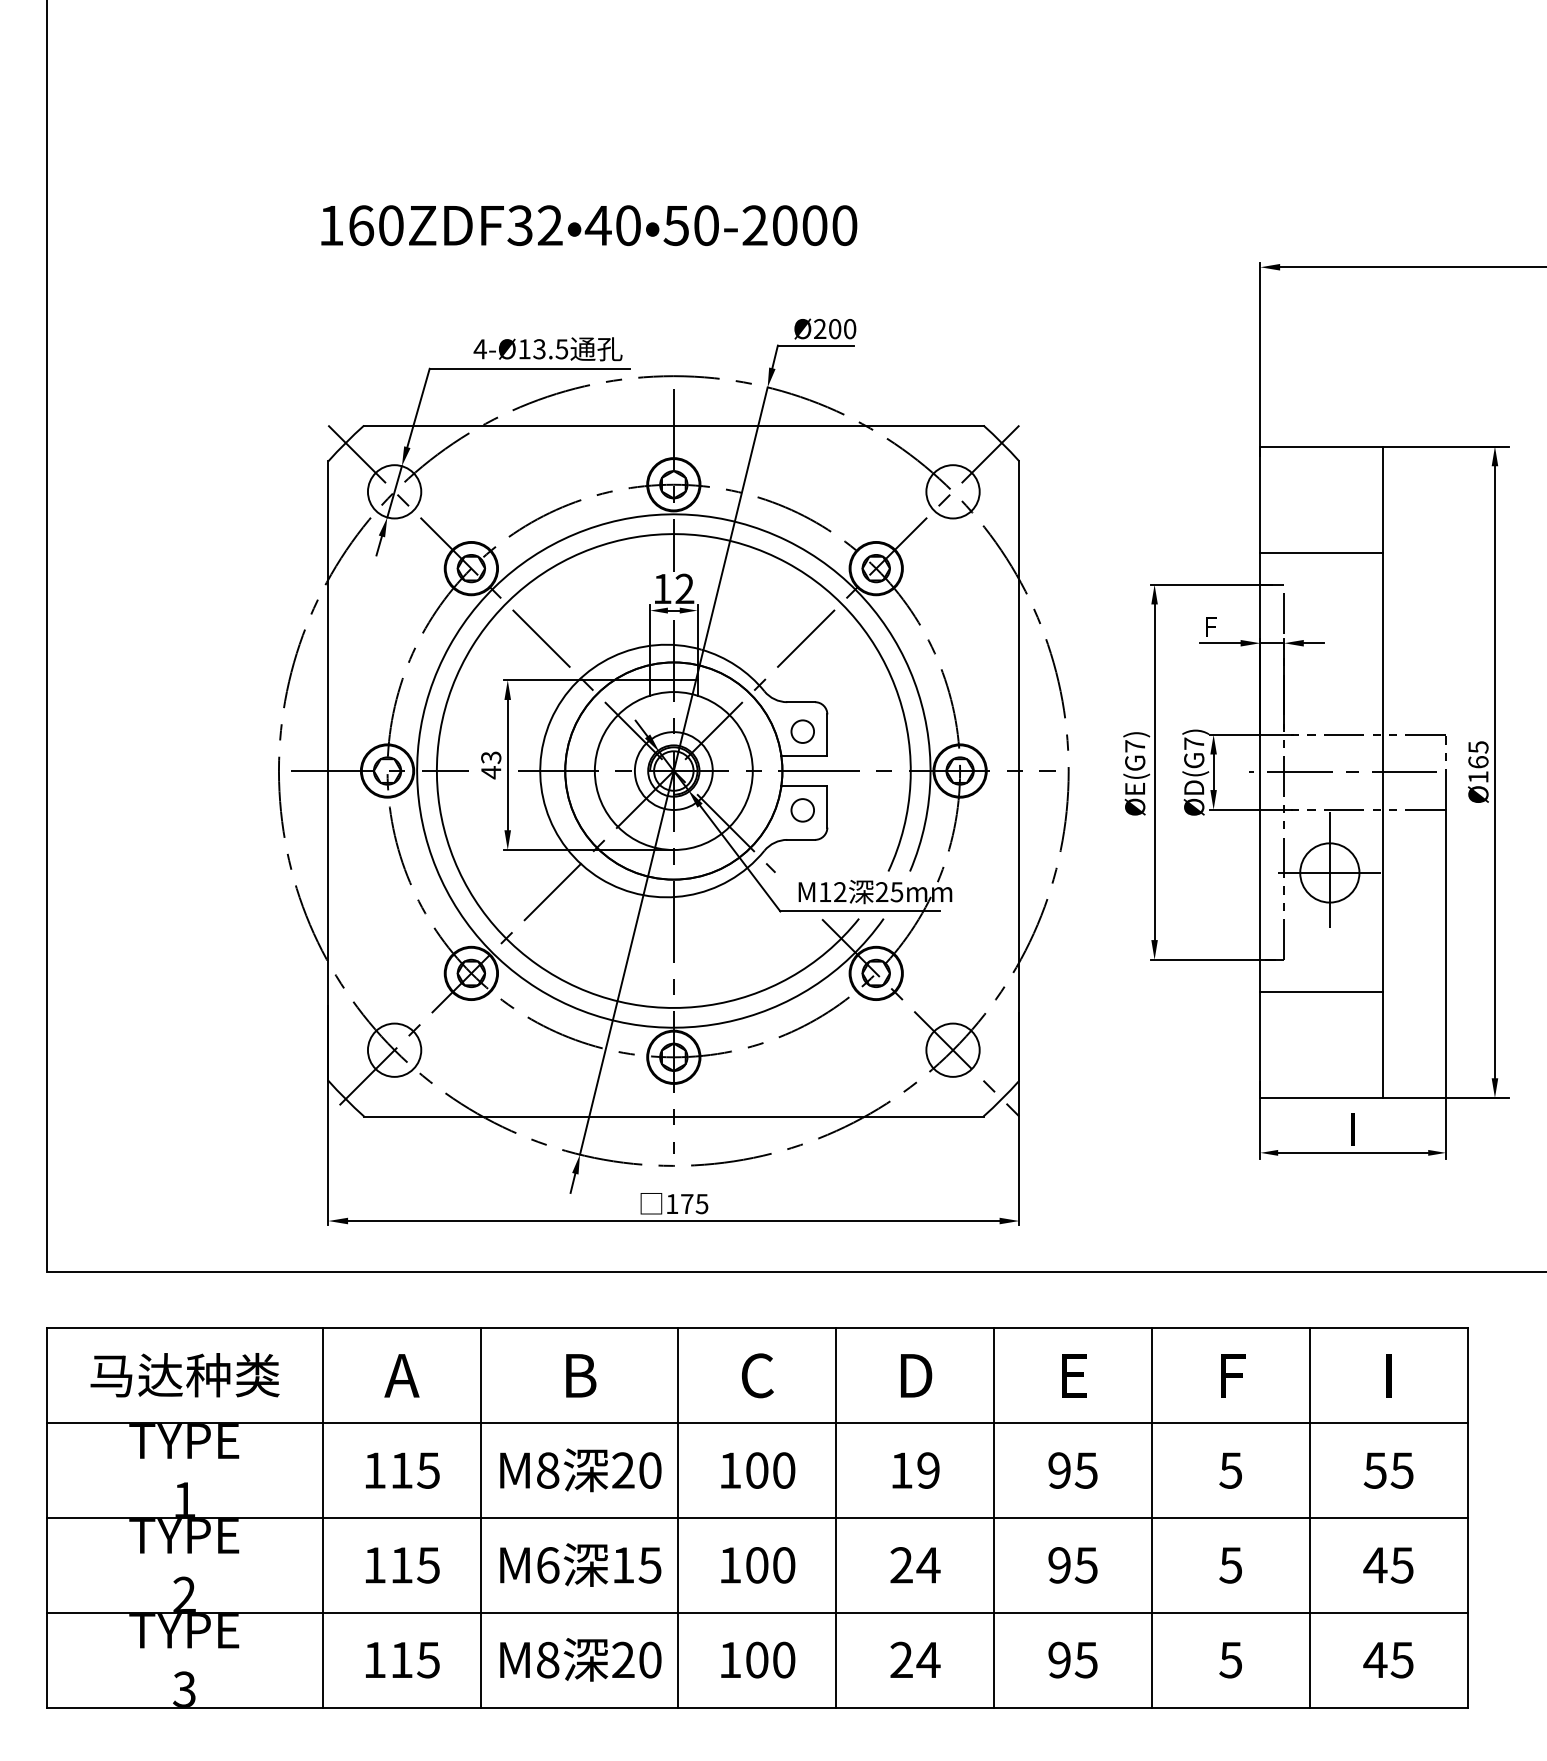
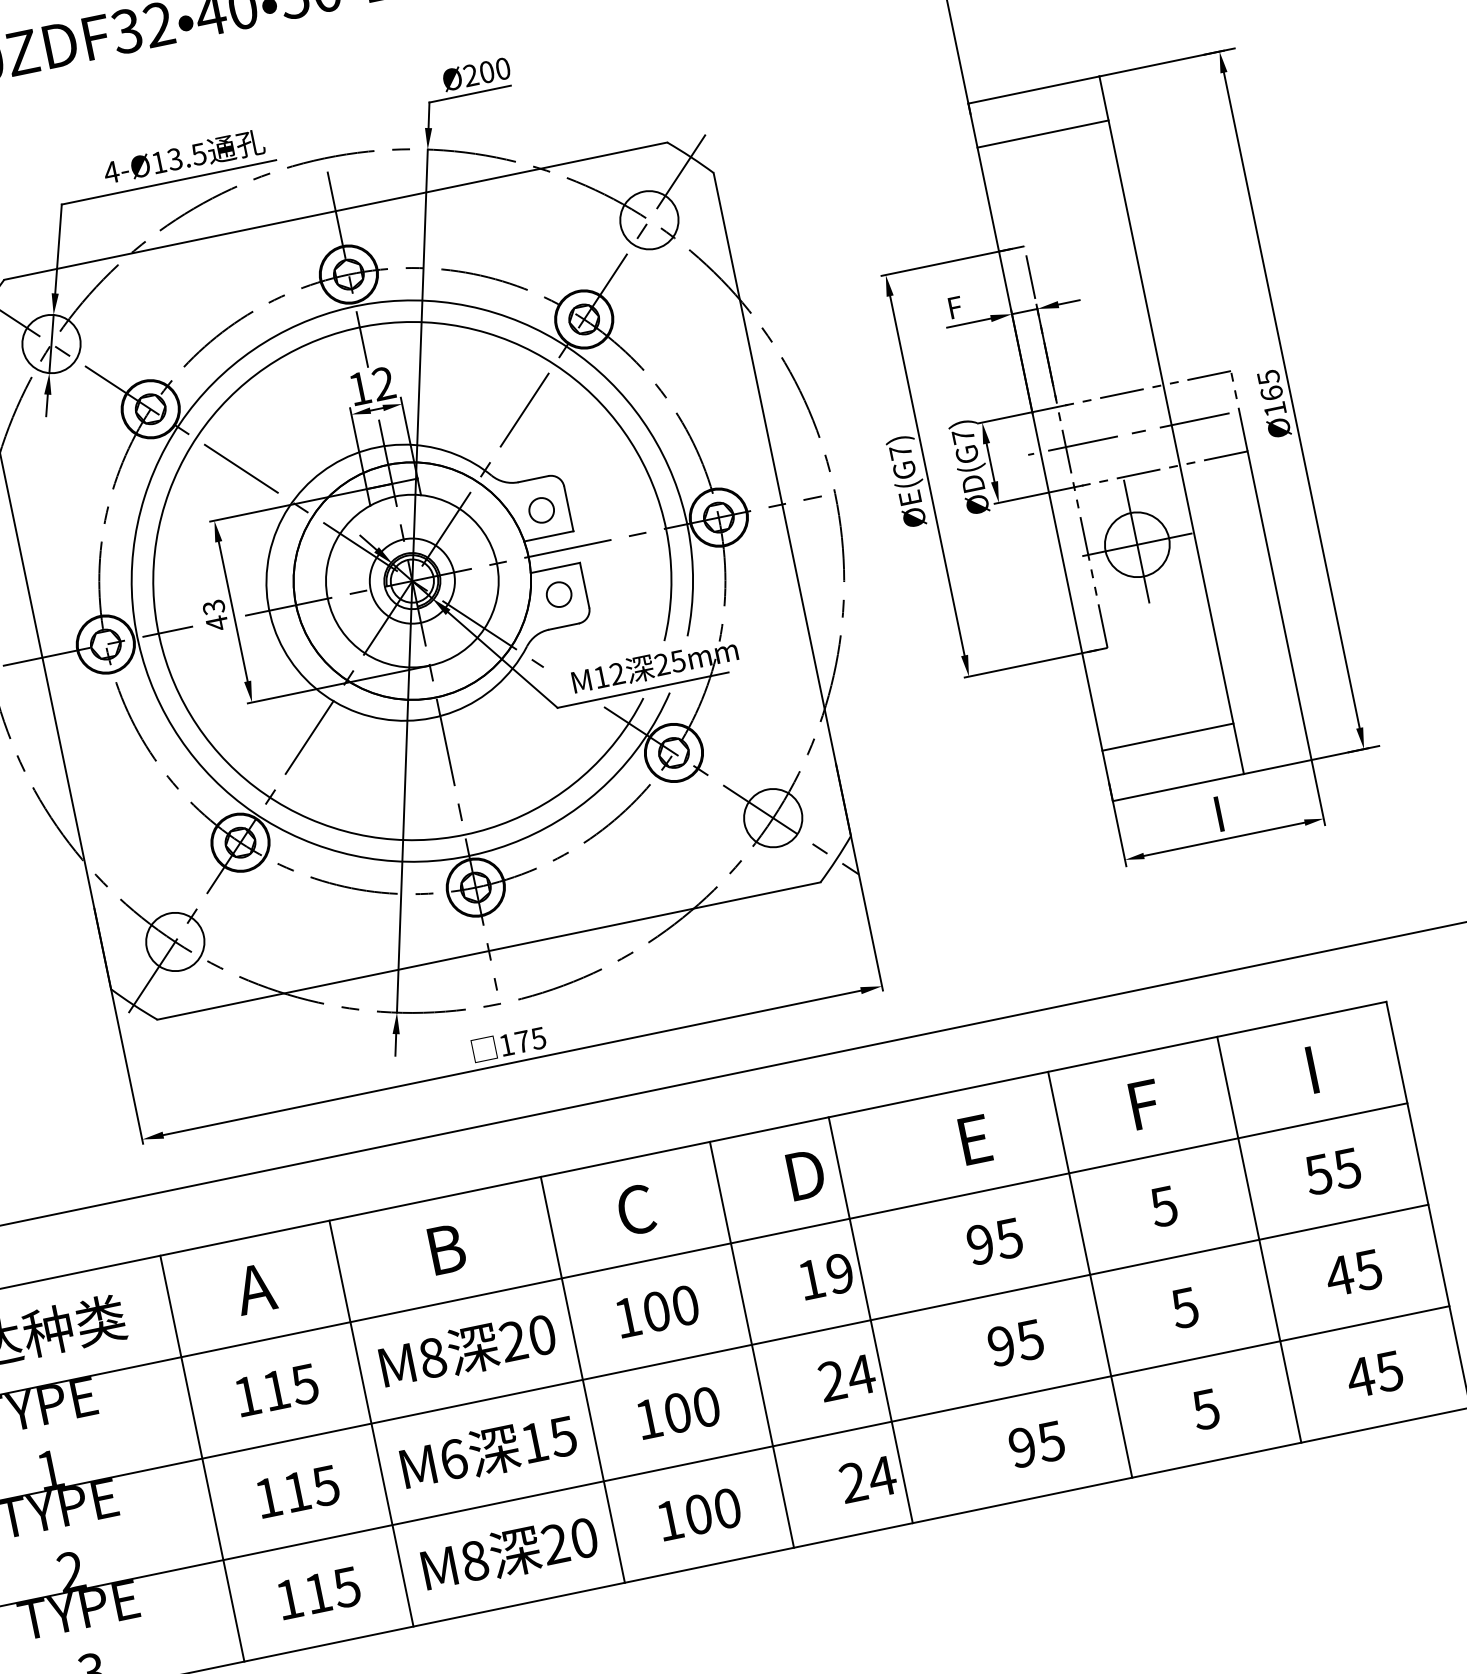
line: (1321, 552) -> (1042, 133), moved
line: (1321, 991) -> (1167, 736), moved
line: (994, 1517) -> (870, 1319), moved

